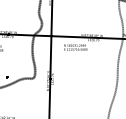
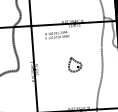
part: (90, 77) -> (75, 64), added

